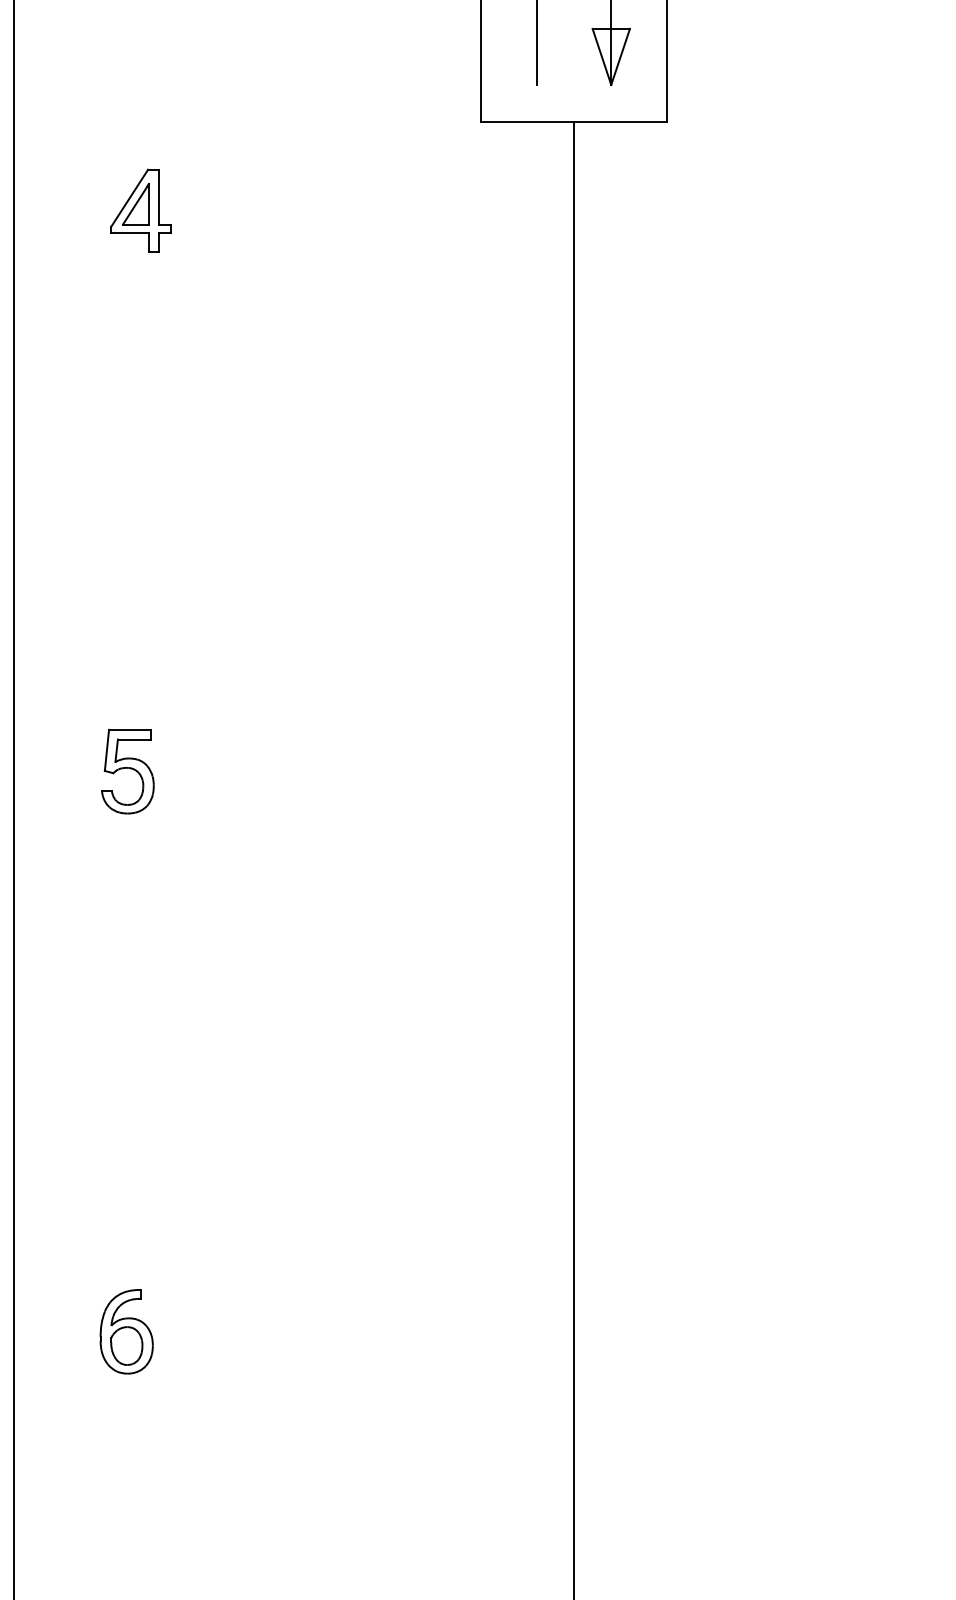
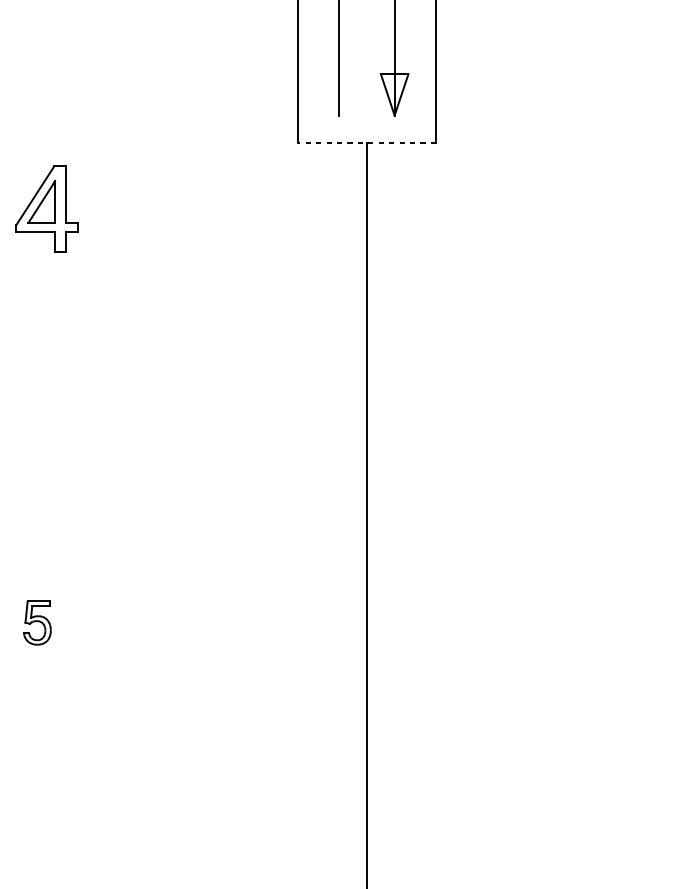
line: (573, 122) -> (366, 143), solid -> dashed
part: (140, 210) -> (46, 208), size x1.4
part: (127, 771) -> (37, 622), size x0.7

